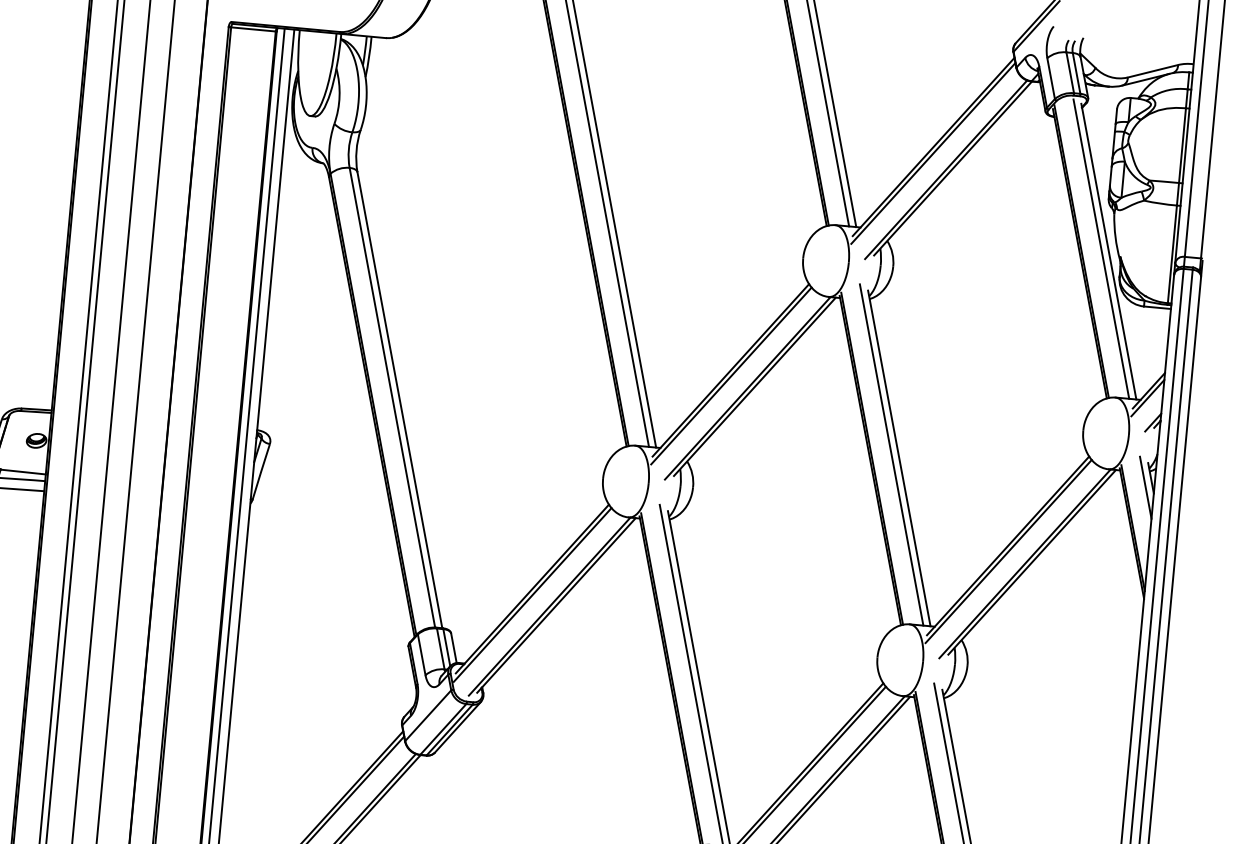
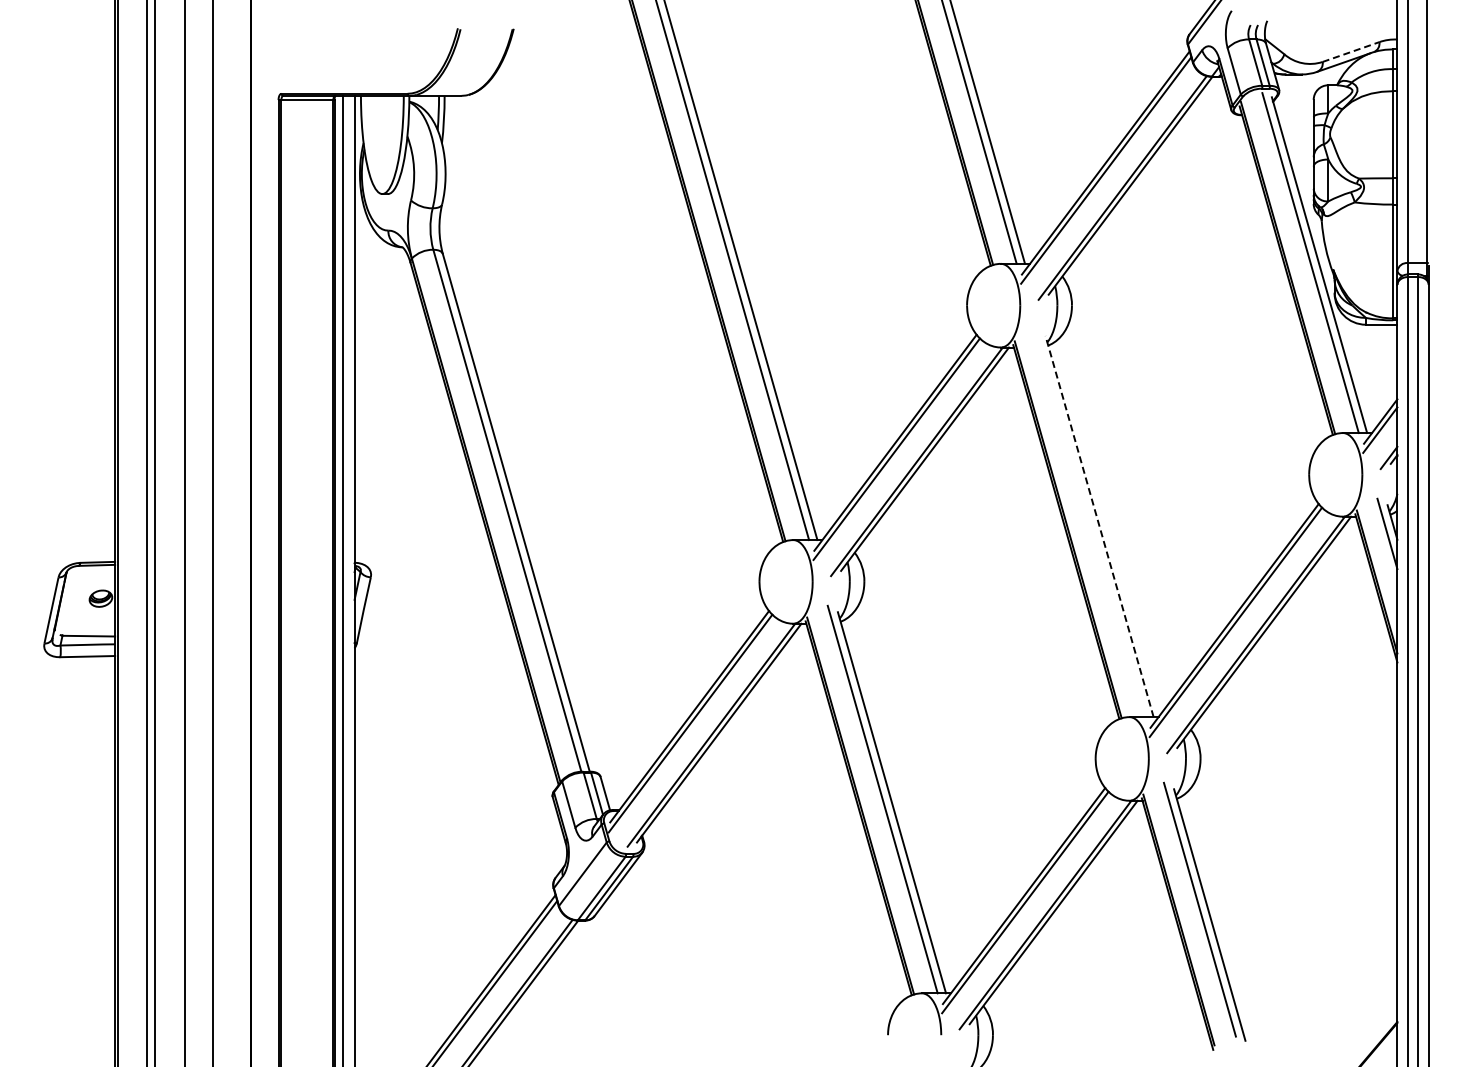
line: (1153, 70) -> (1351, 51), solid -> dashed
line: (891, 455) -> (1090, 523), removed
line: (899, 458) -> (1099, 526), solid -> dashed

